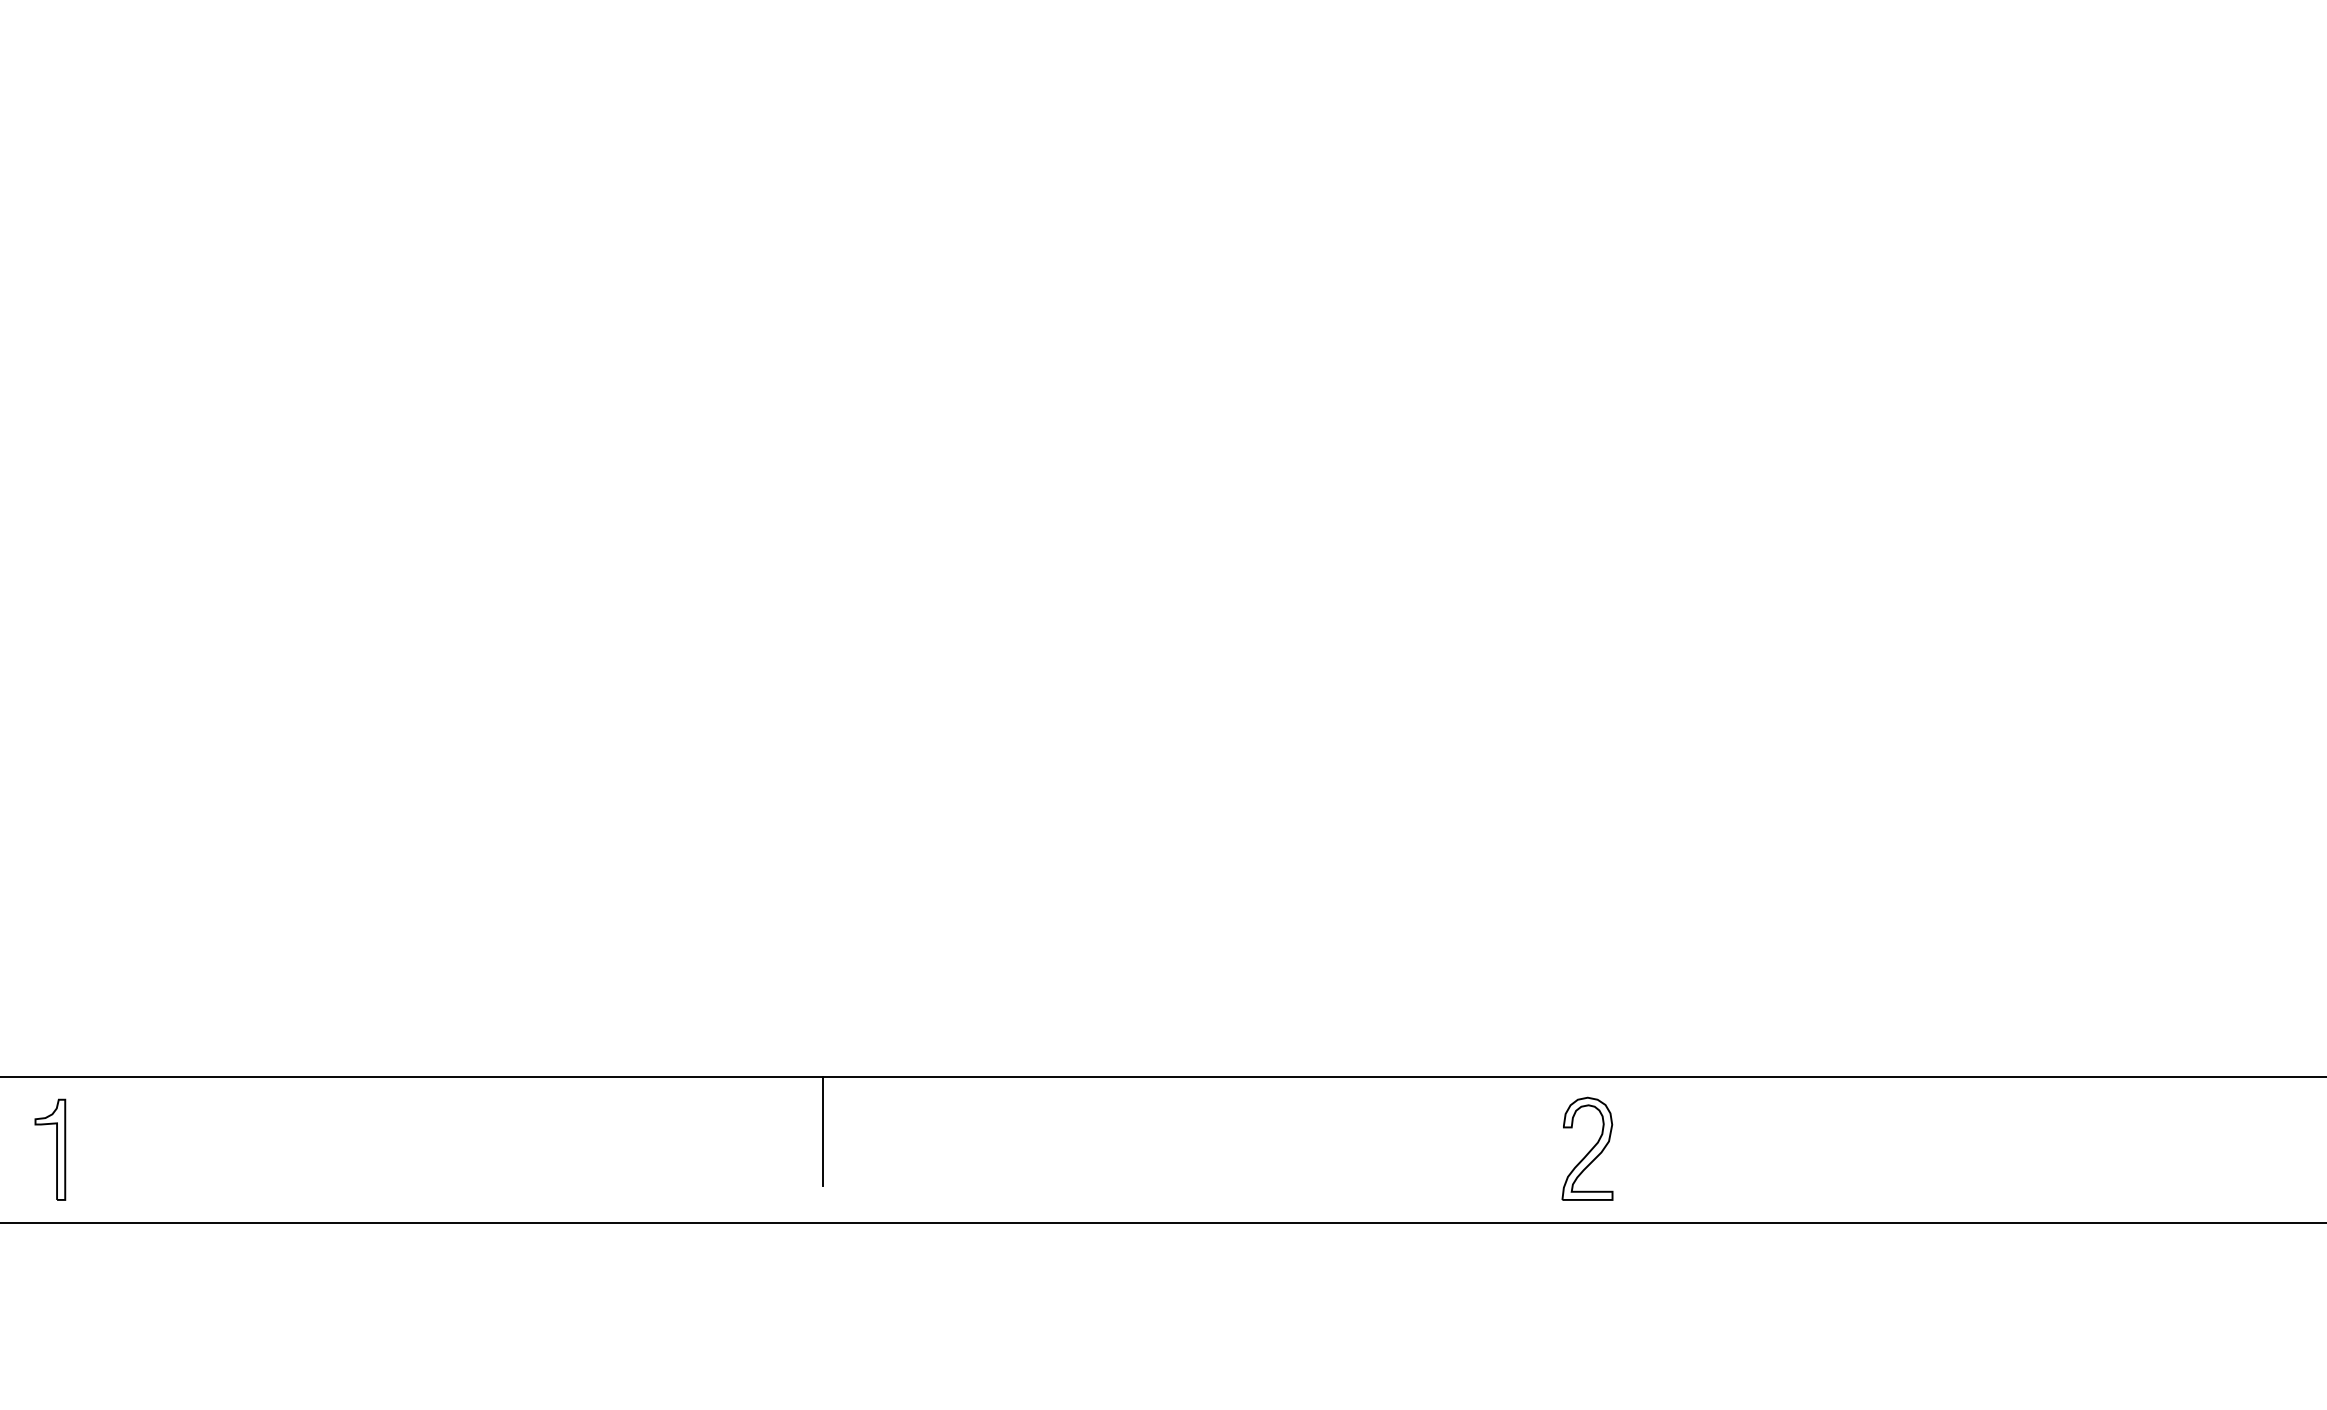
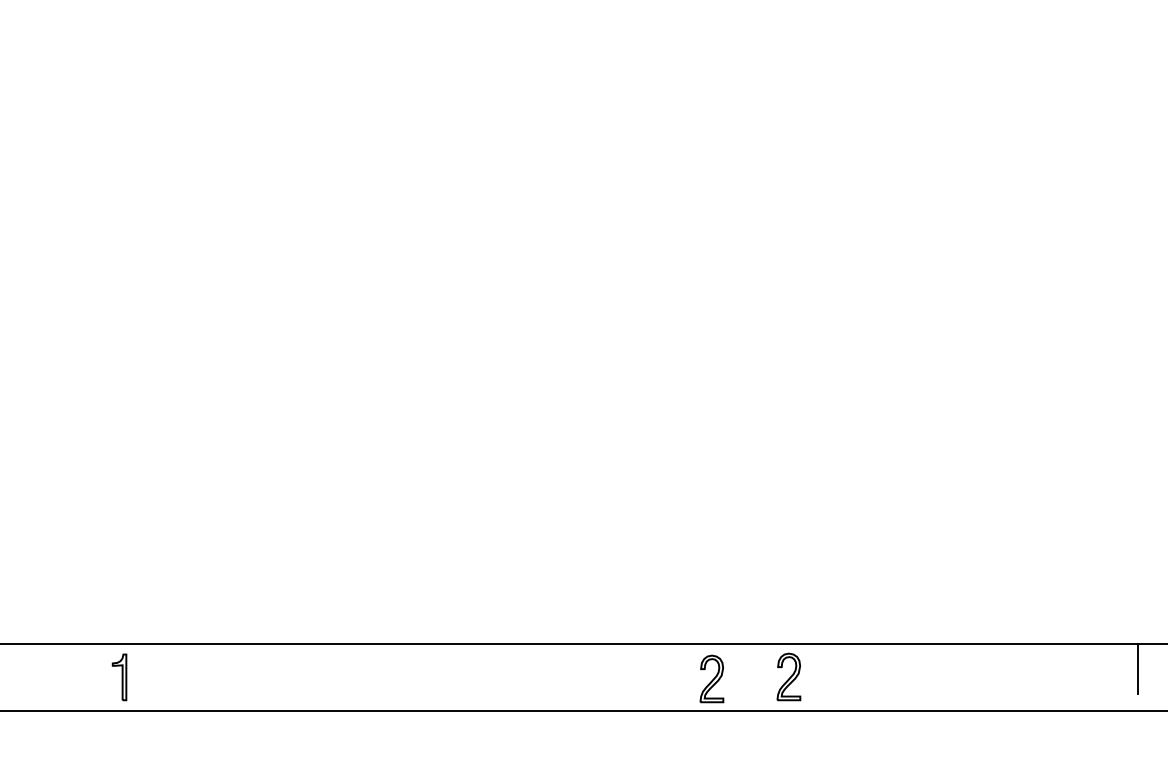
line: (823, 1132) -> (440, 669), removed
part: (50, 1150) -> (119, 677), moved
part: (1417, 1152) -> (711, 678), added

